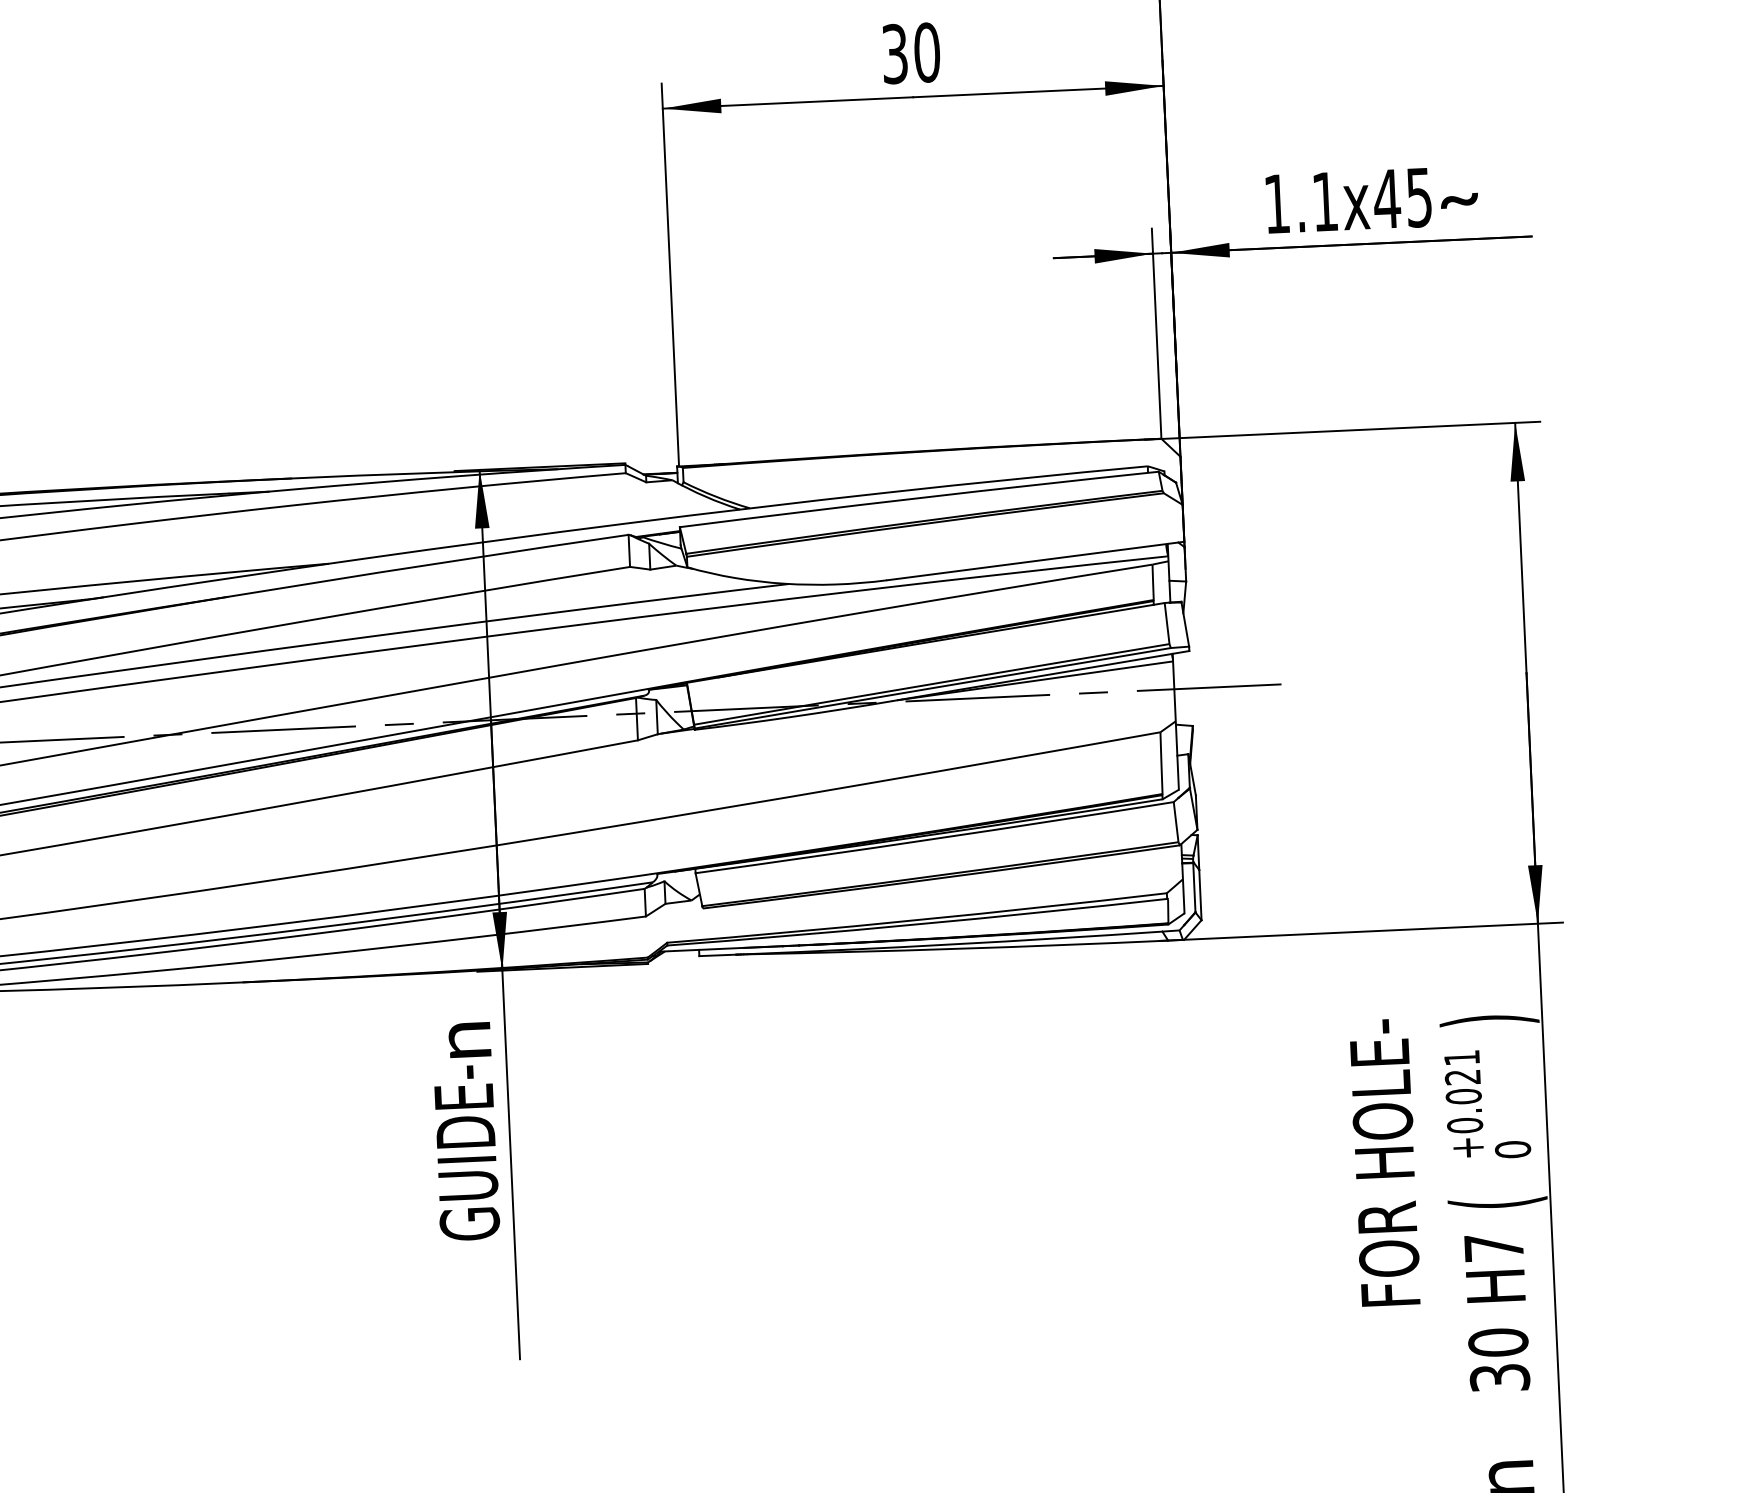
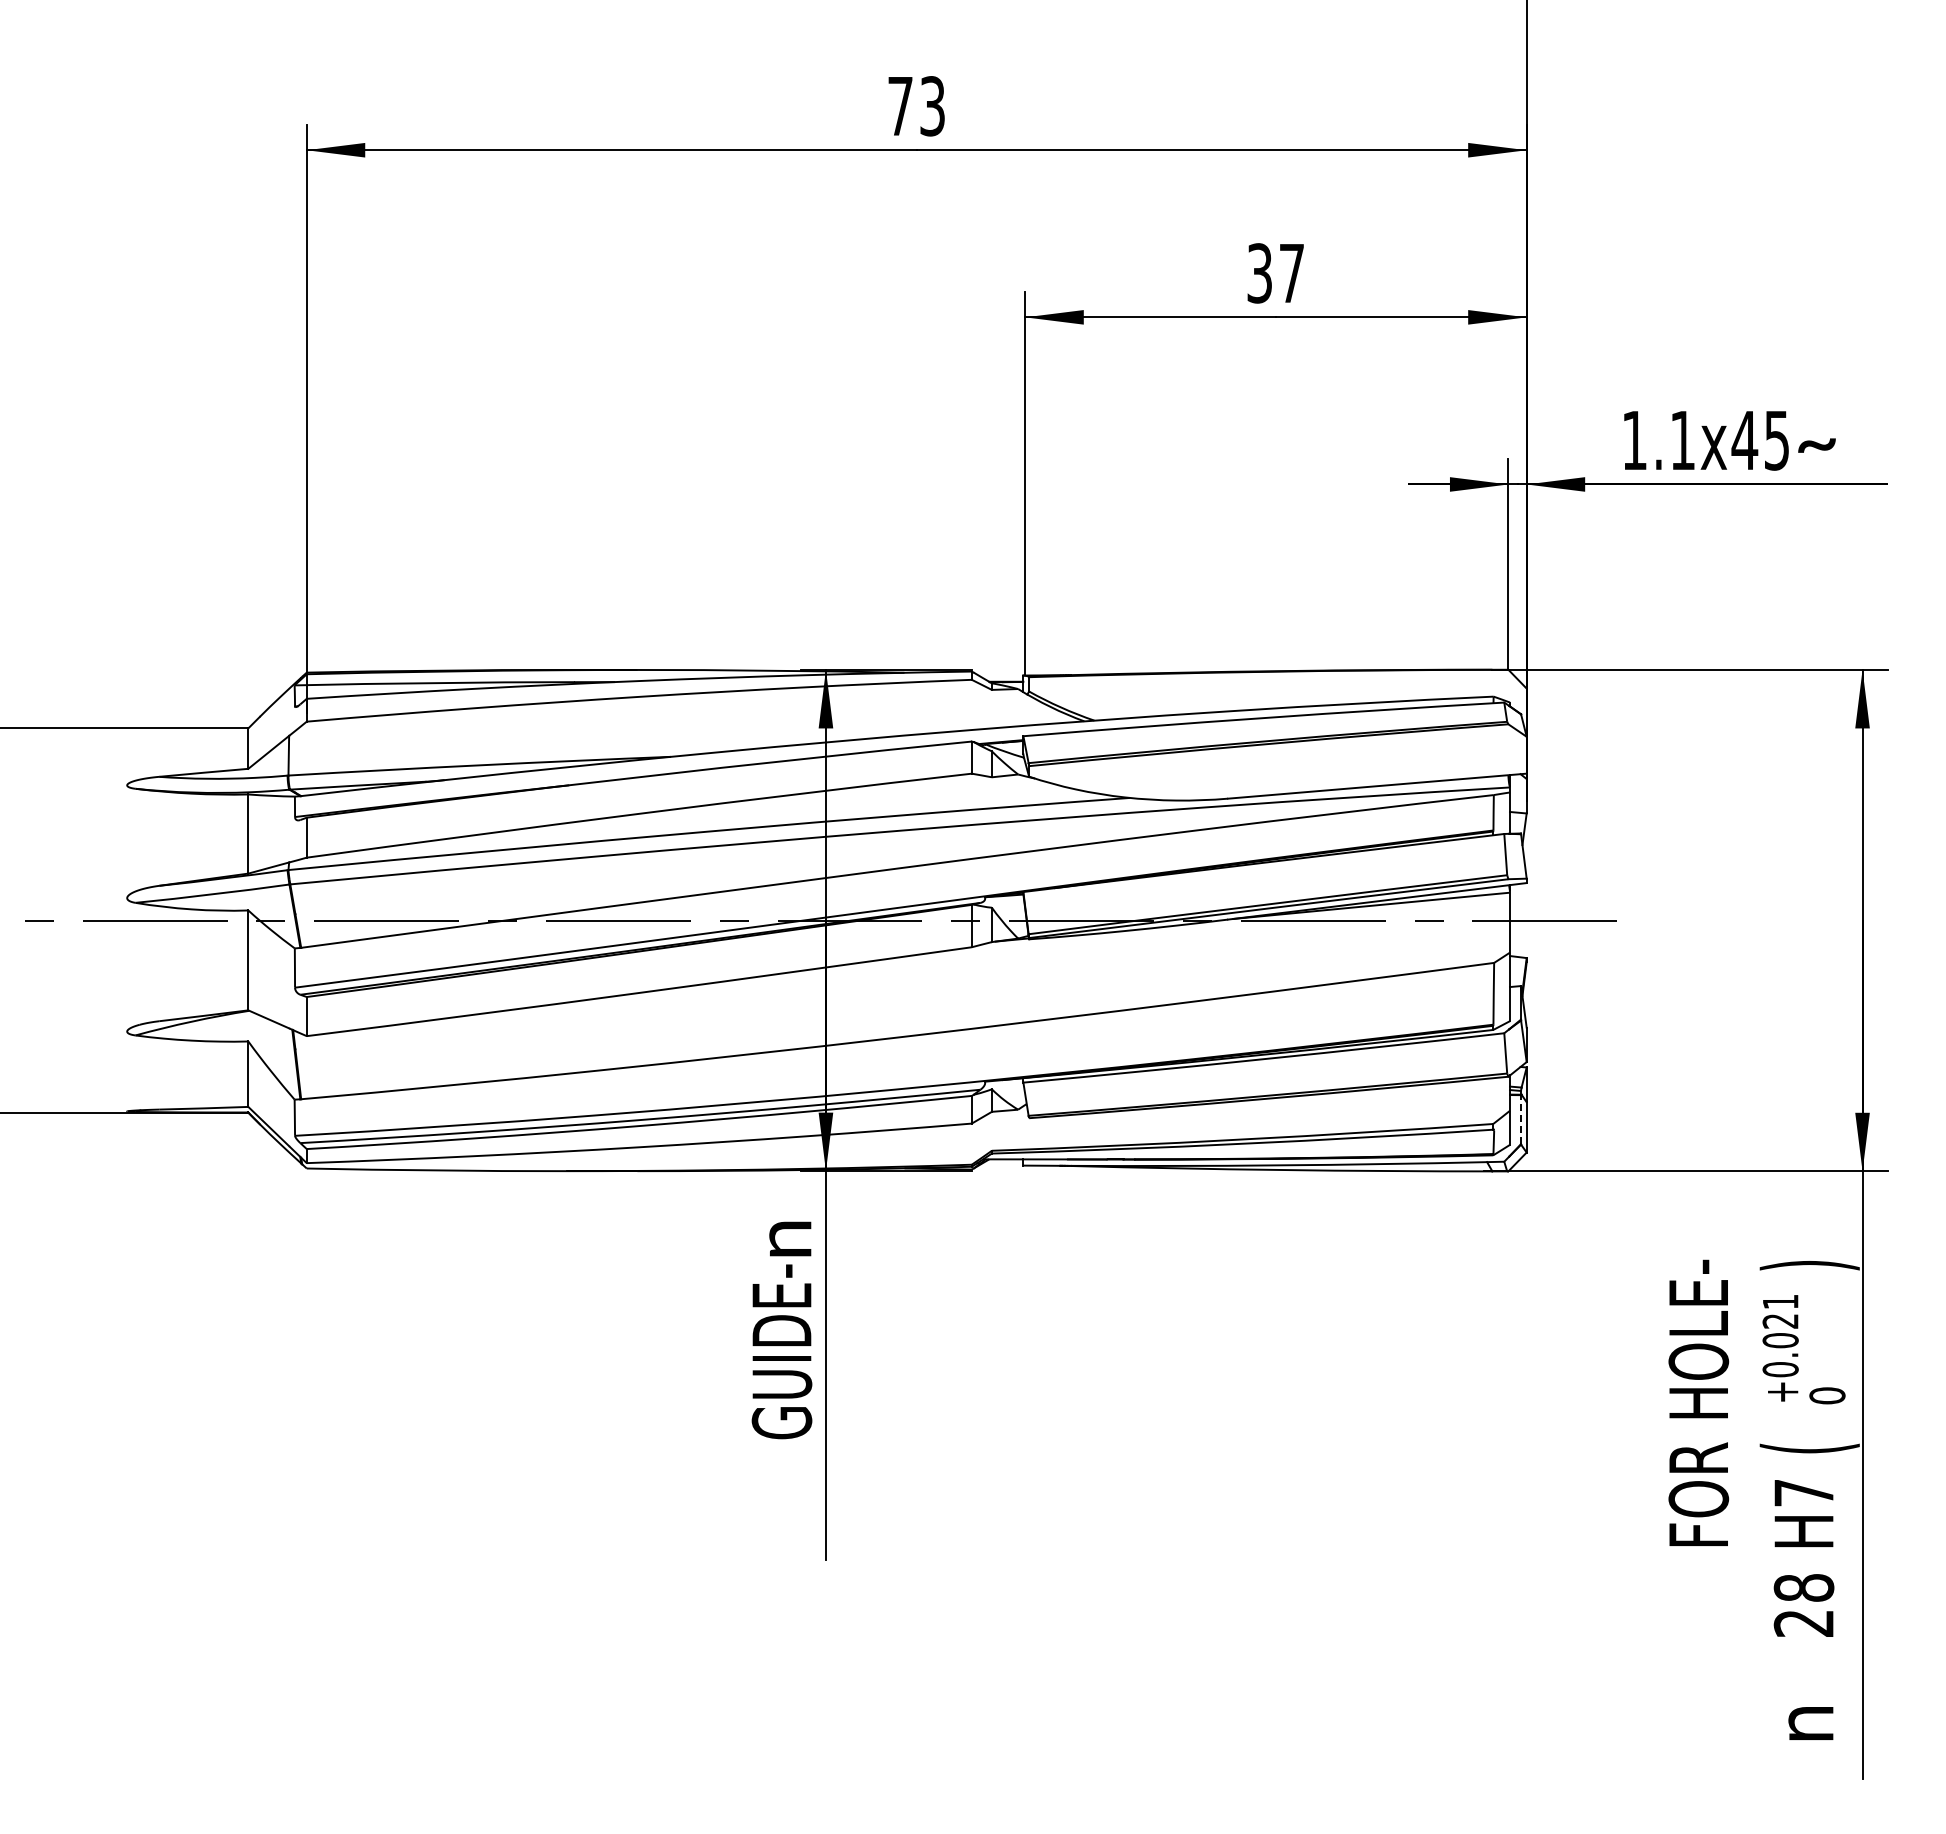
text: (926, 52) -> (1291, 273), 30 -> 37
line: (1193, 887) -> (1520, 1119), solid -> dashed
text: (1499, 1360) -> (1804, 1605), 30 -> 28

